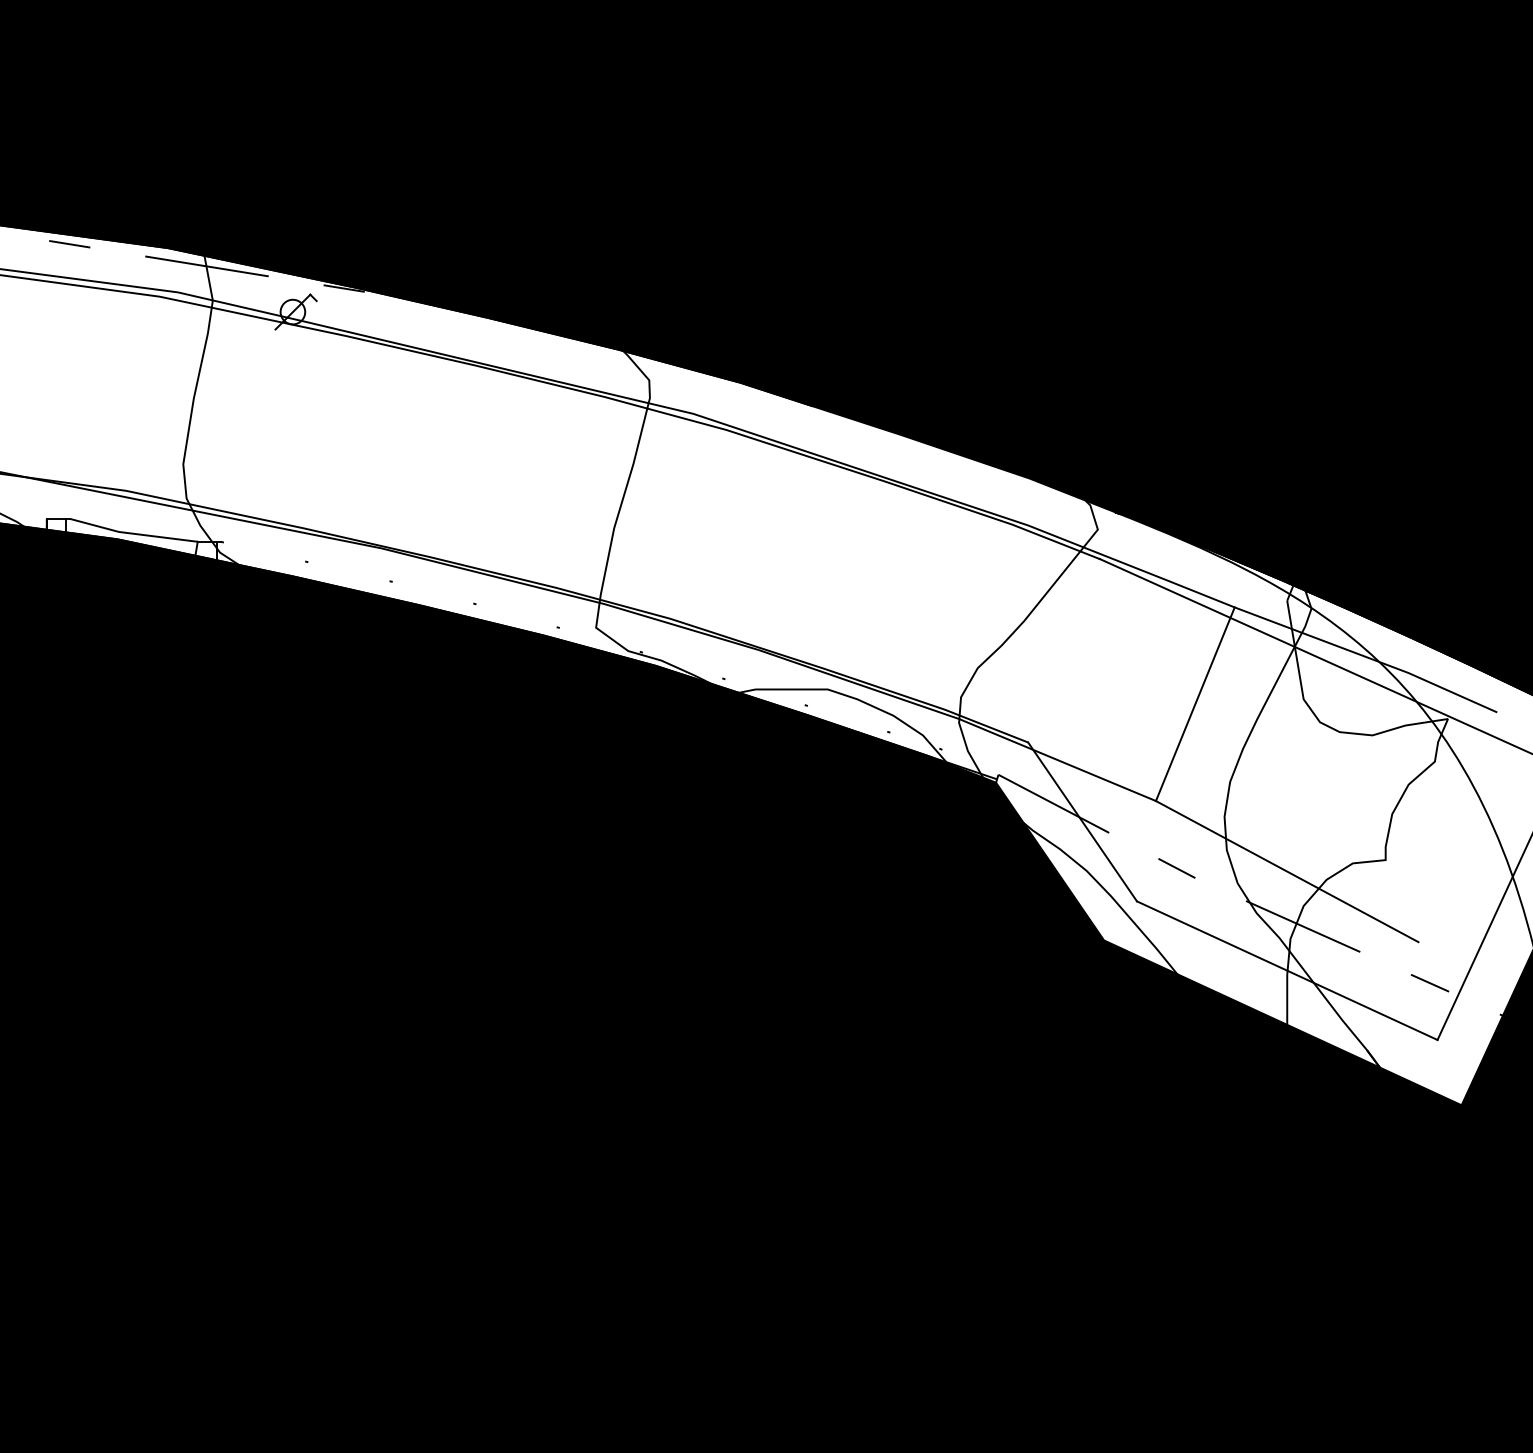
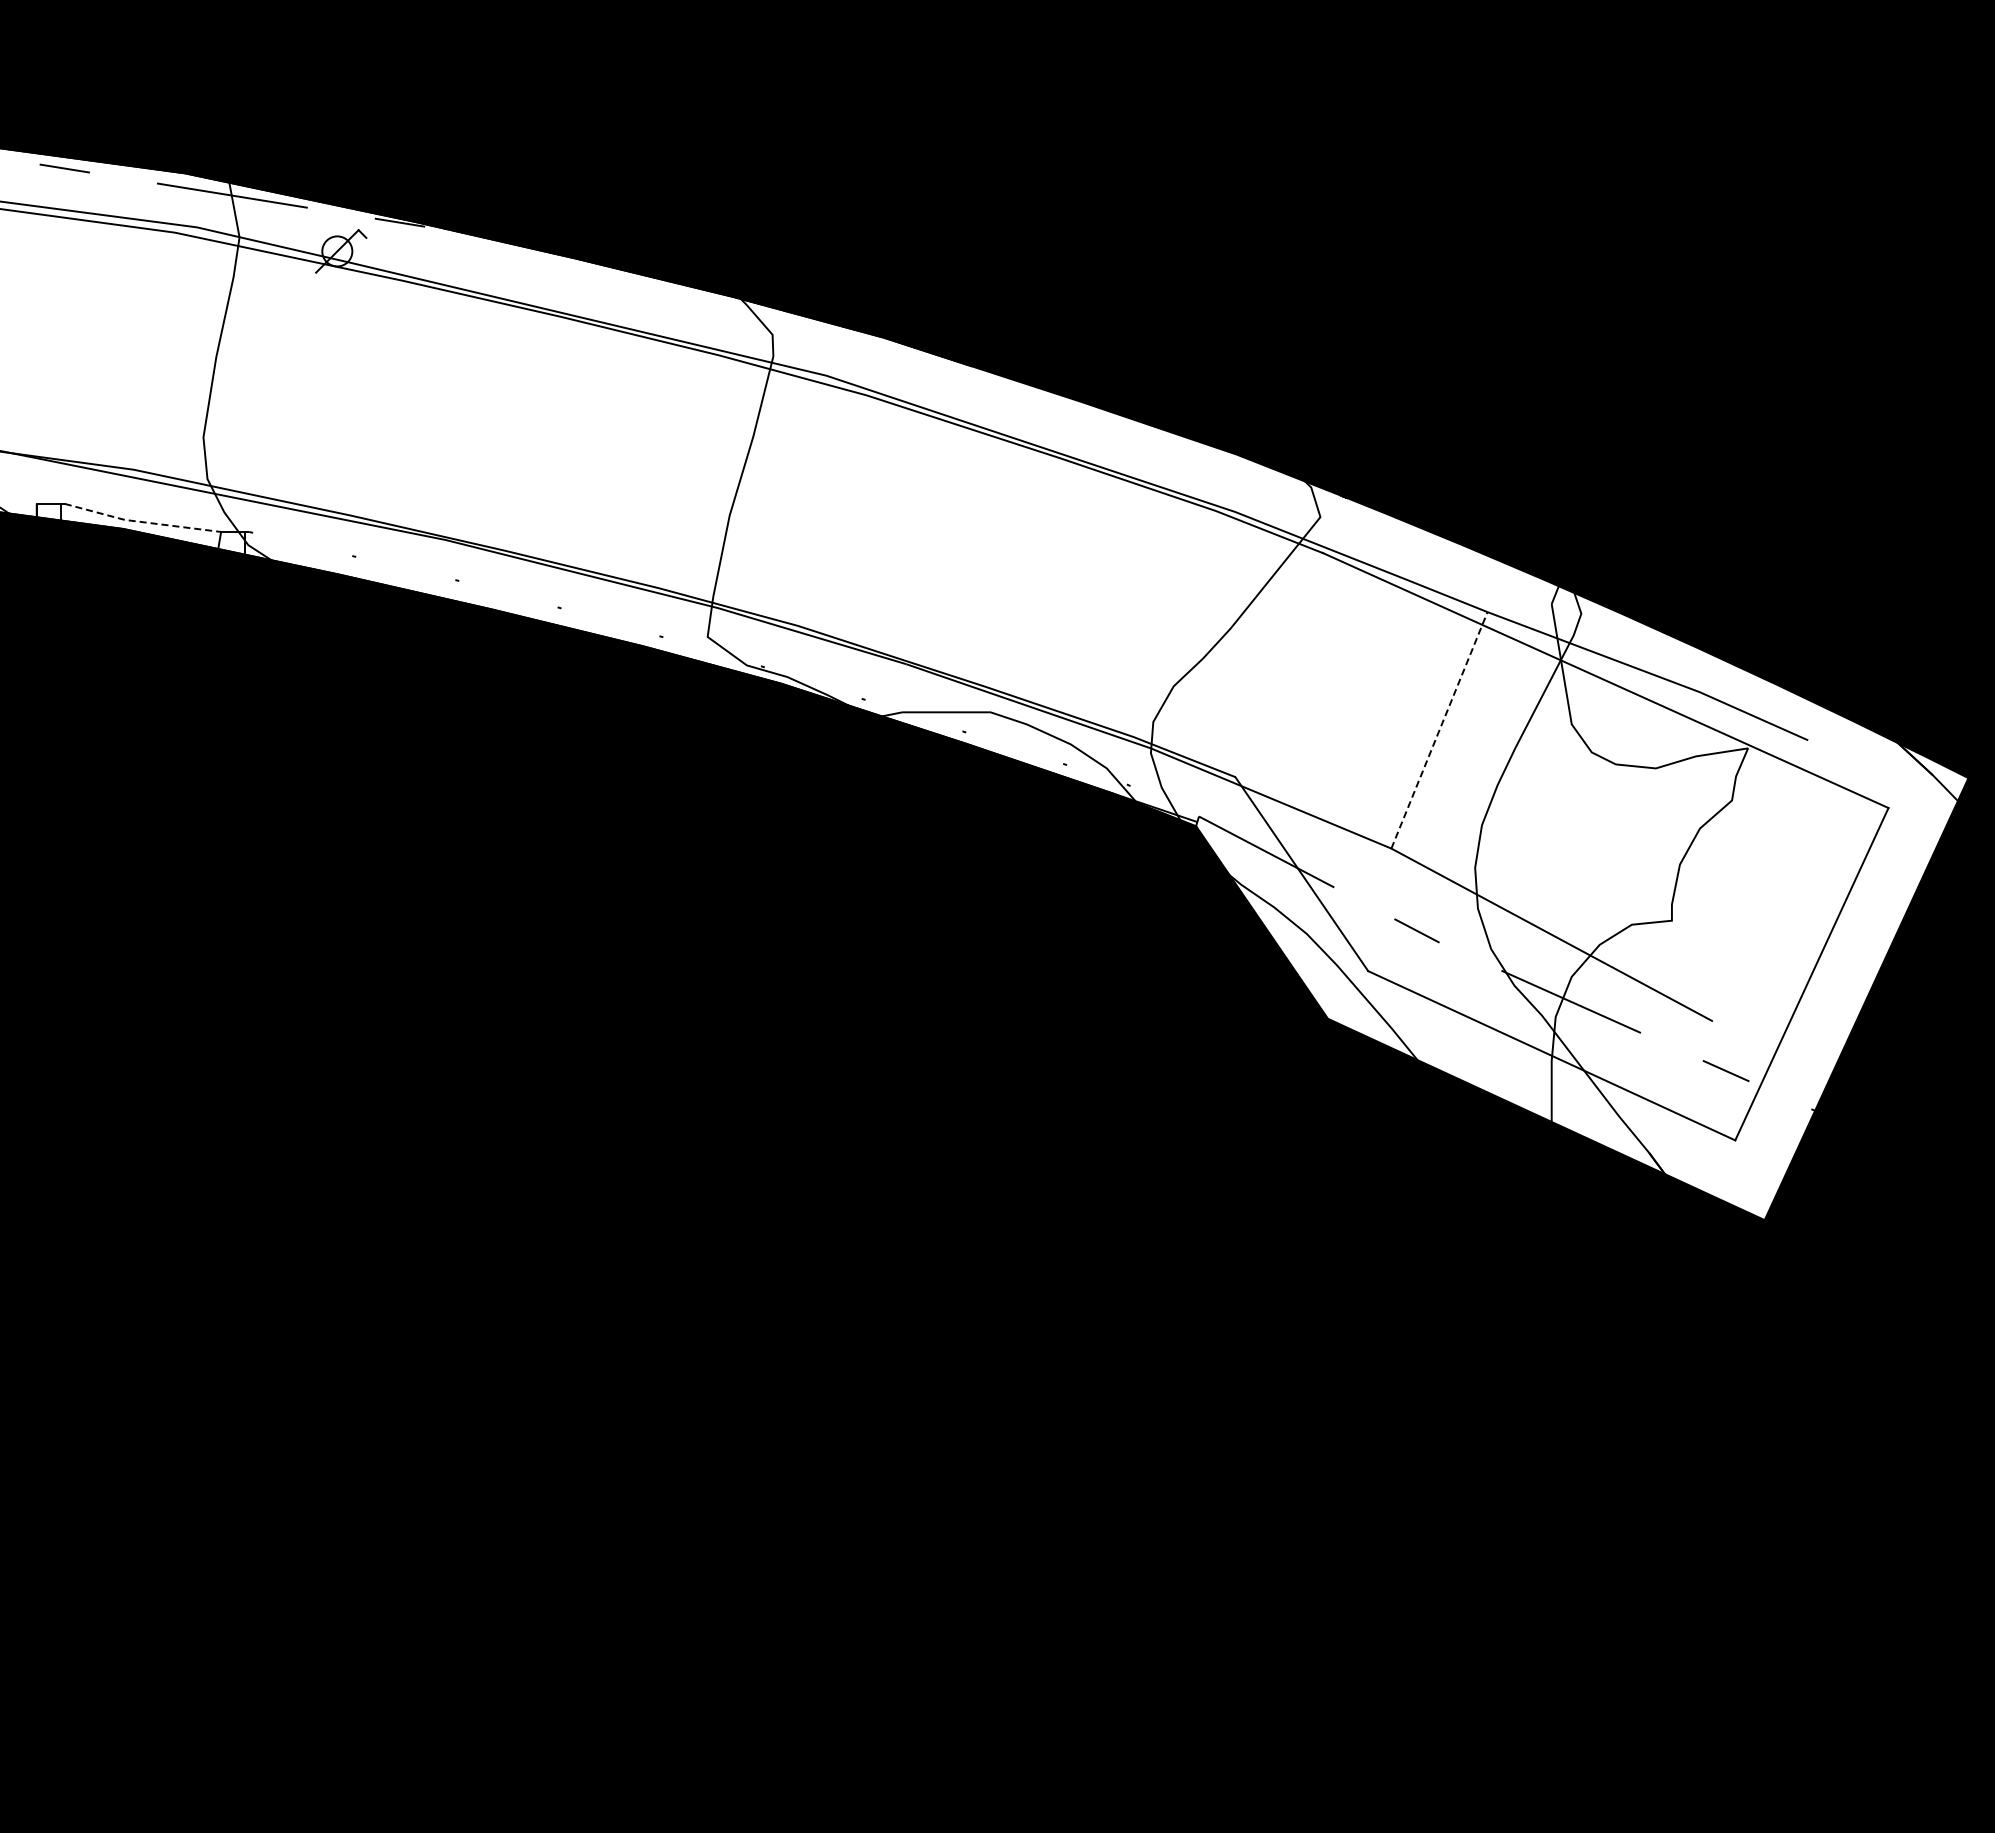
line: (132, 534) -> (141, 522), solid -> dashed
line: (1195, 704) -> (1439, 730), solid -> dashed

